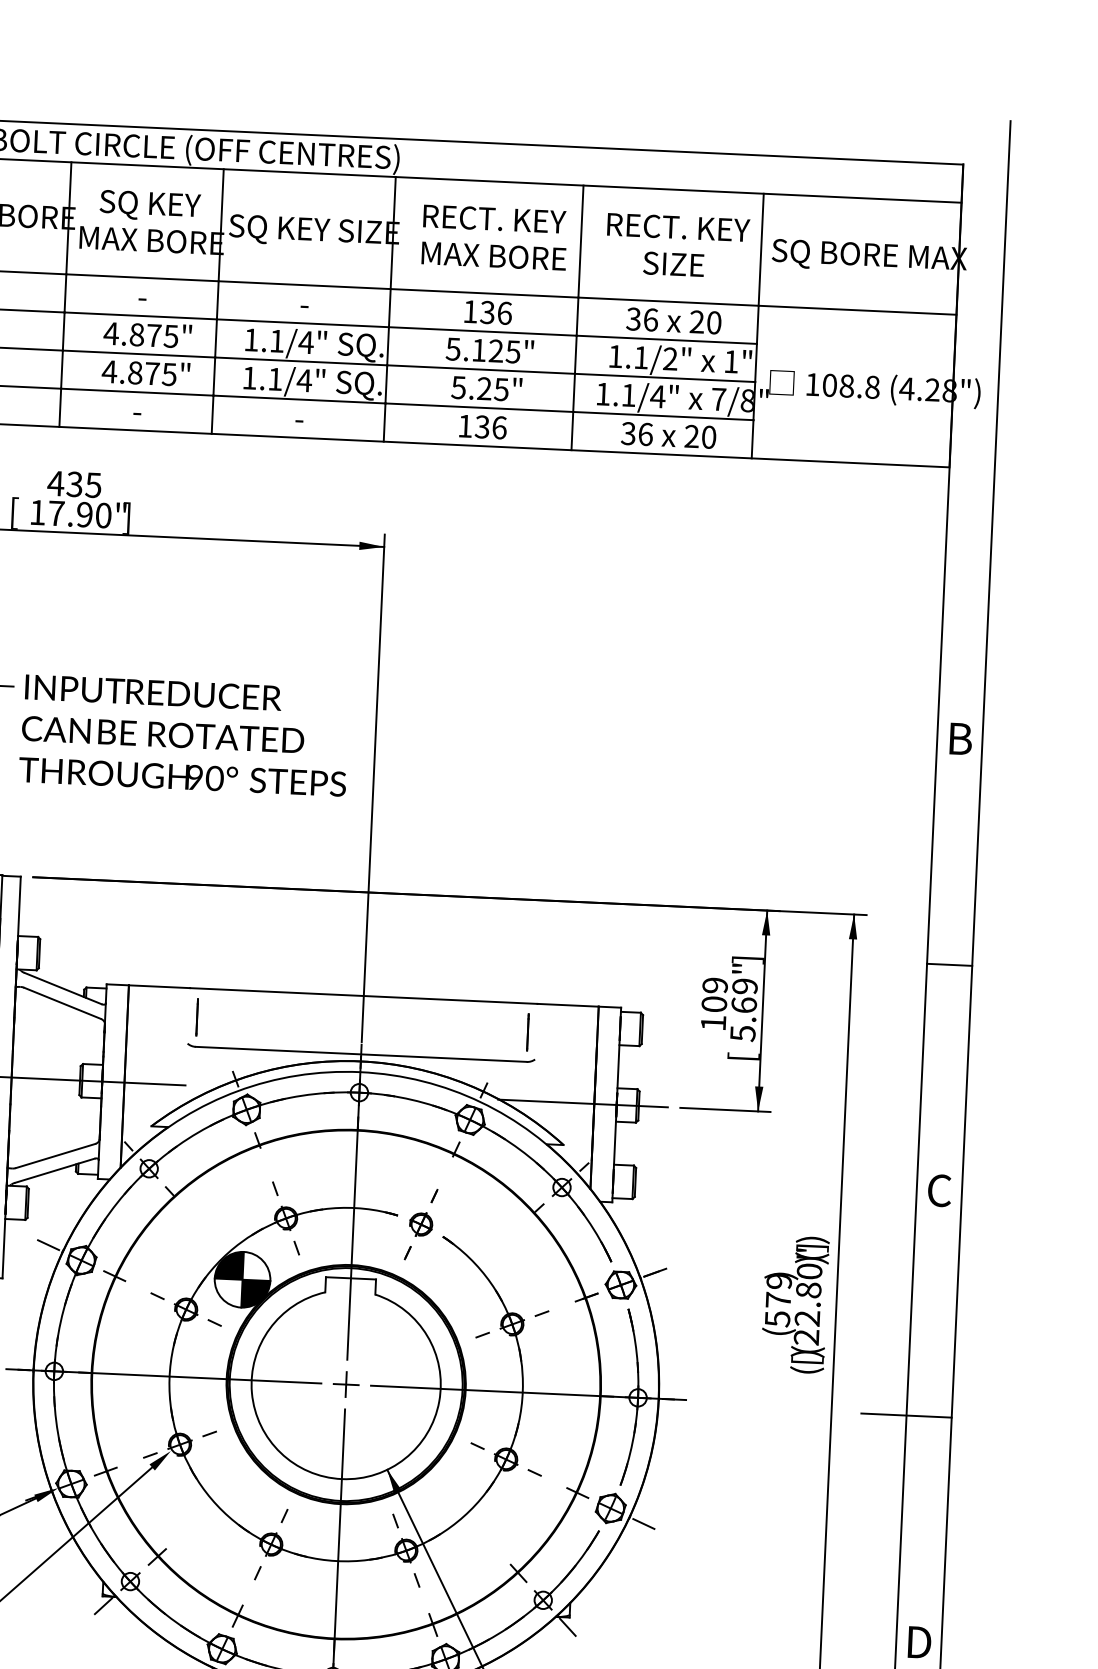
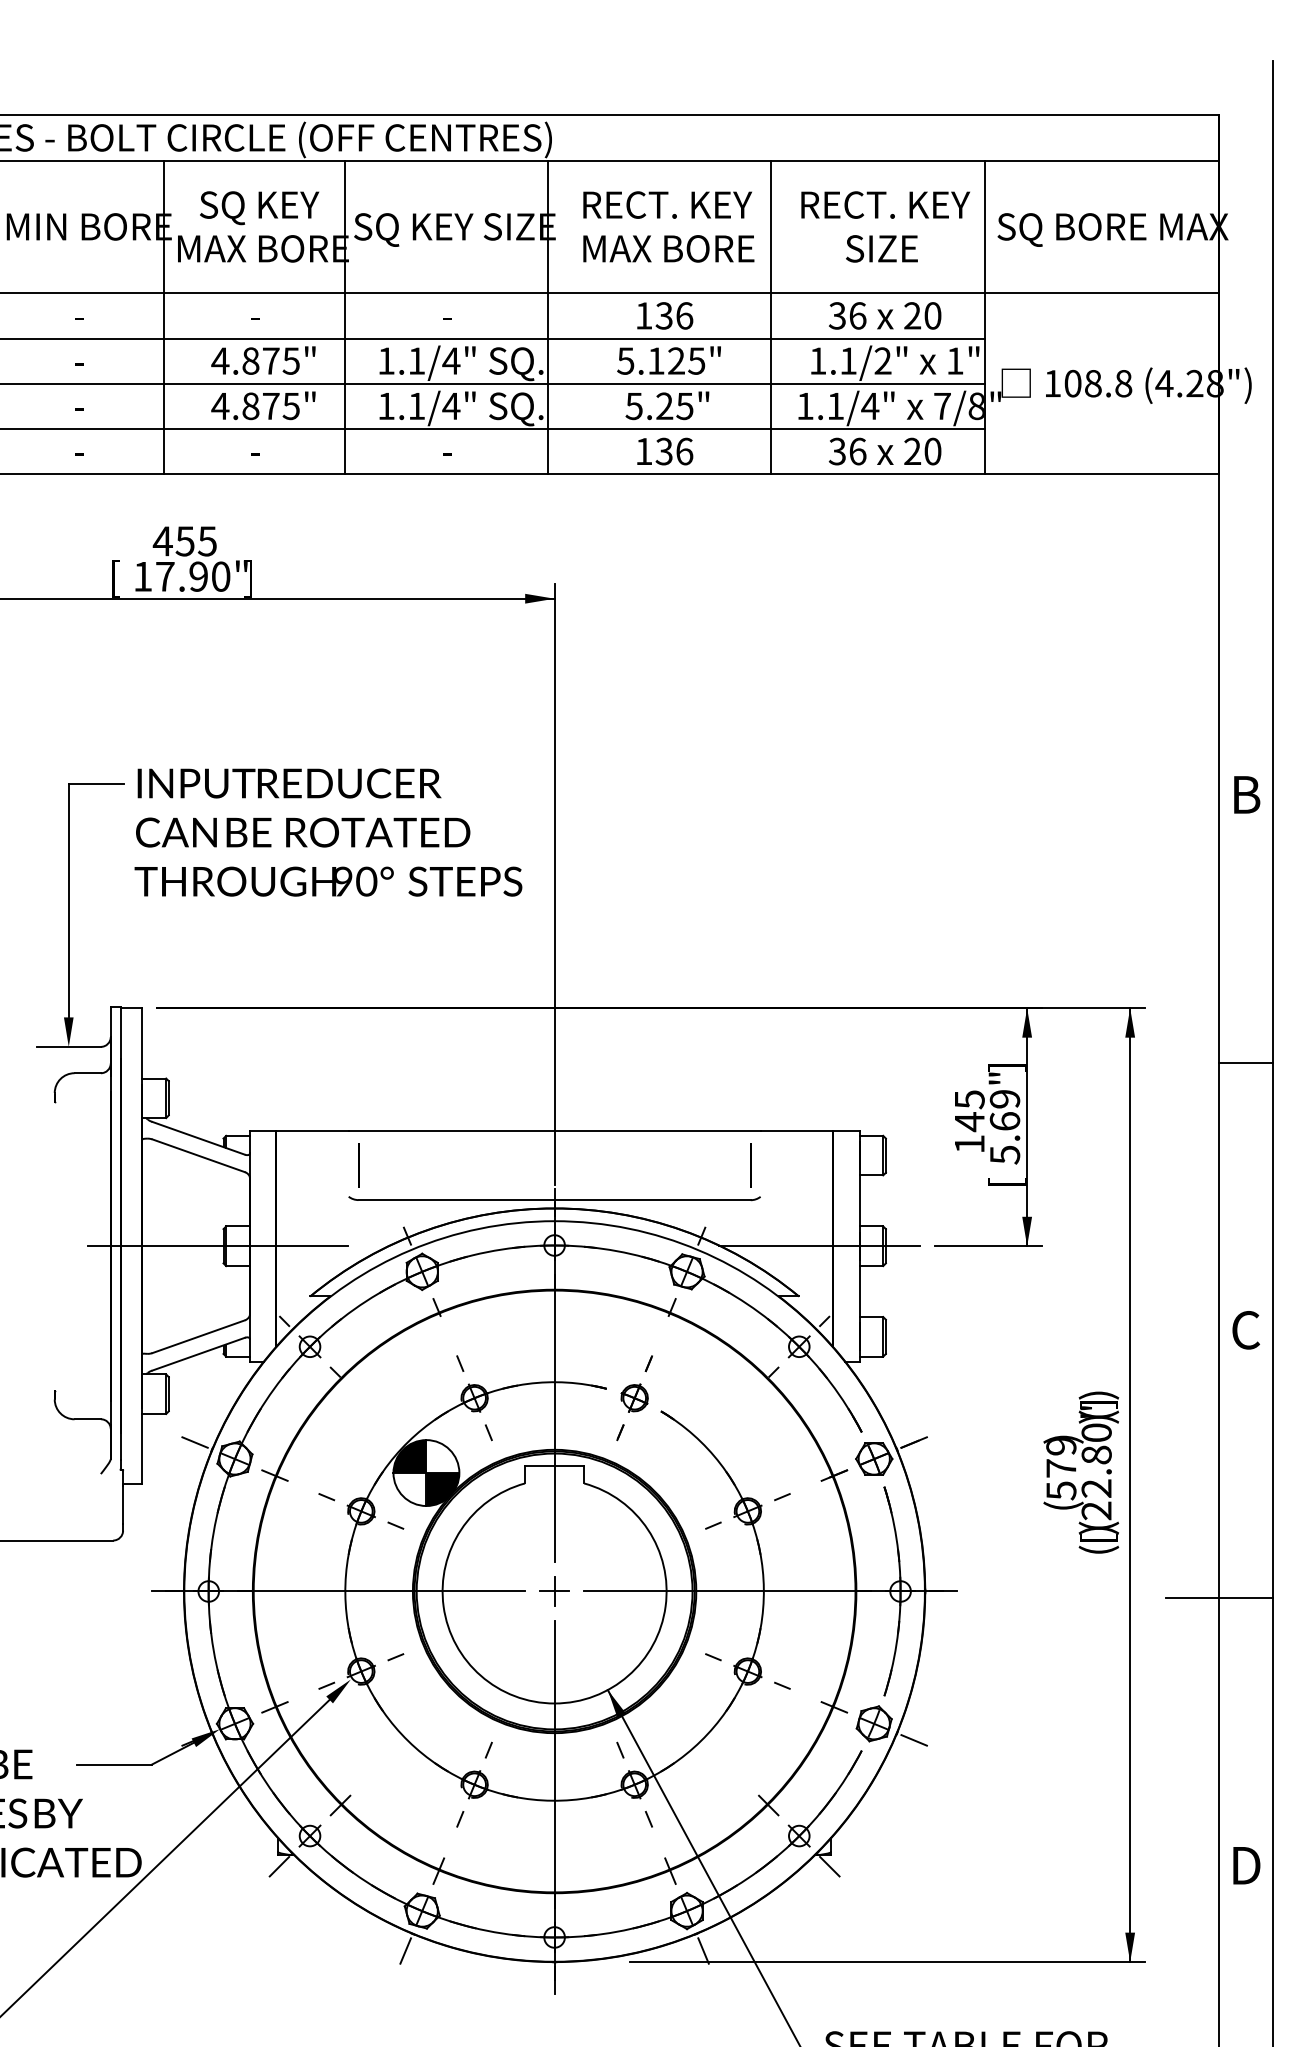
text: (74, 484) -> (185, 541), 435 -> 455
text: (714, 995) -> (969, 1111), 109 -> 145

